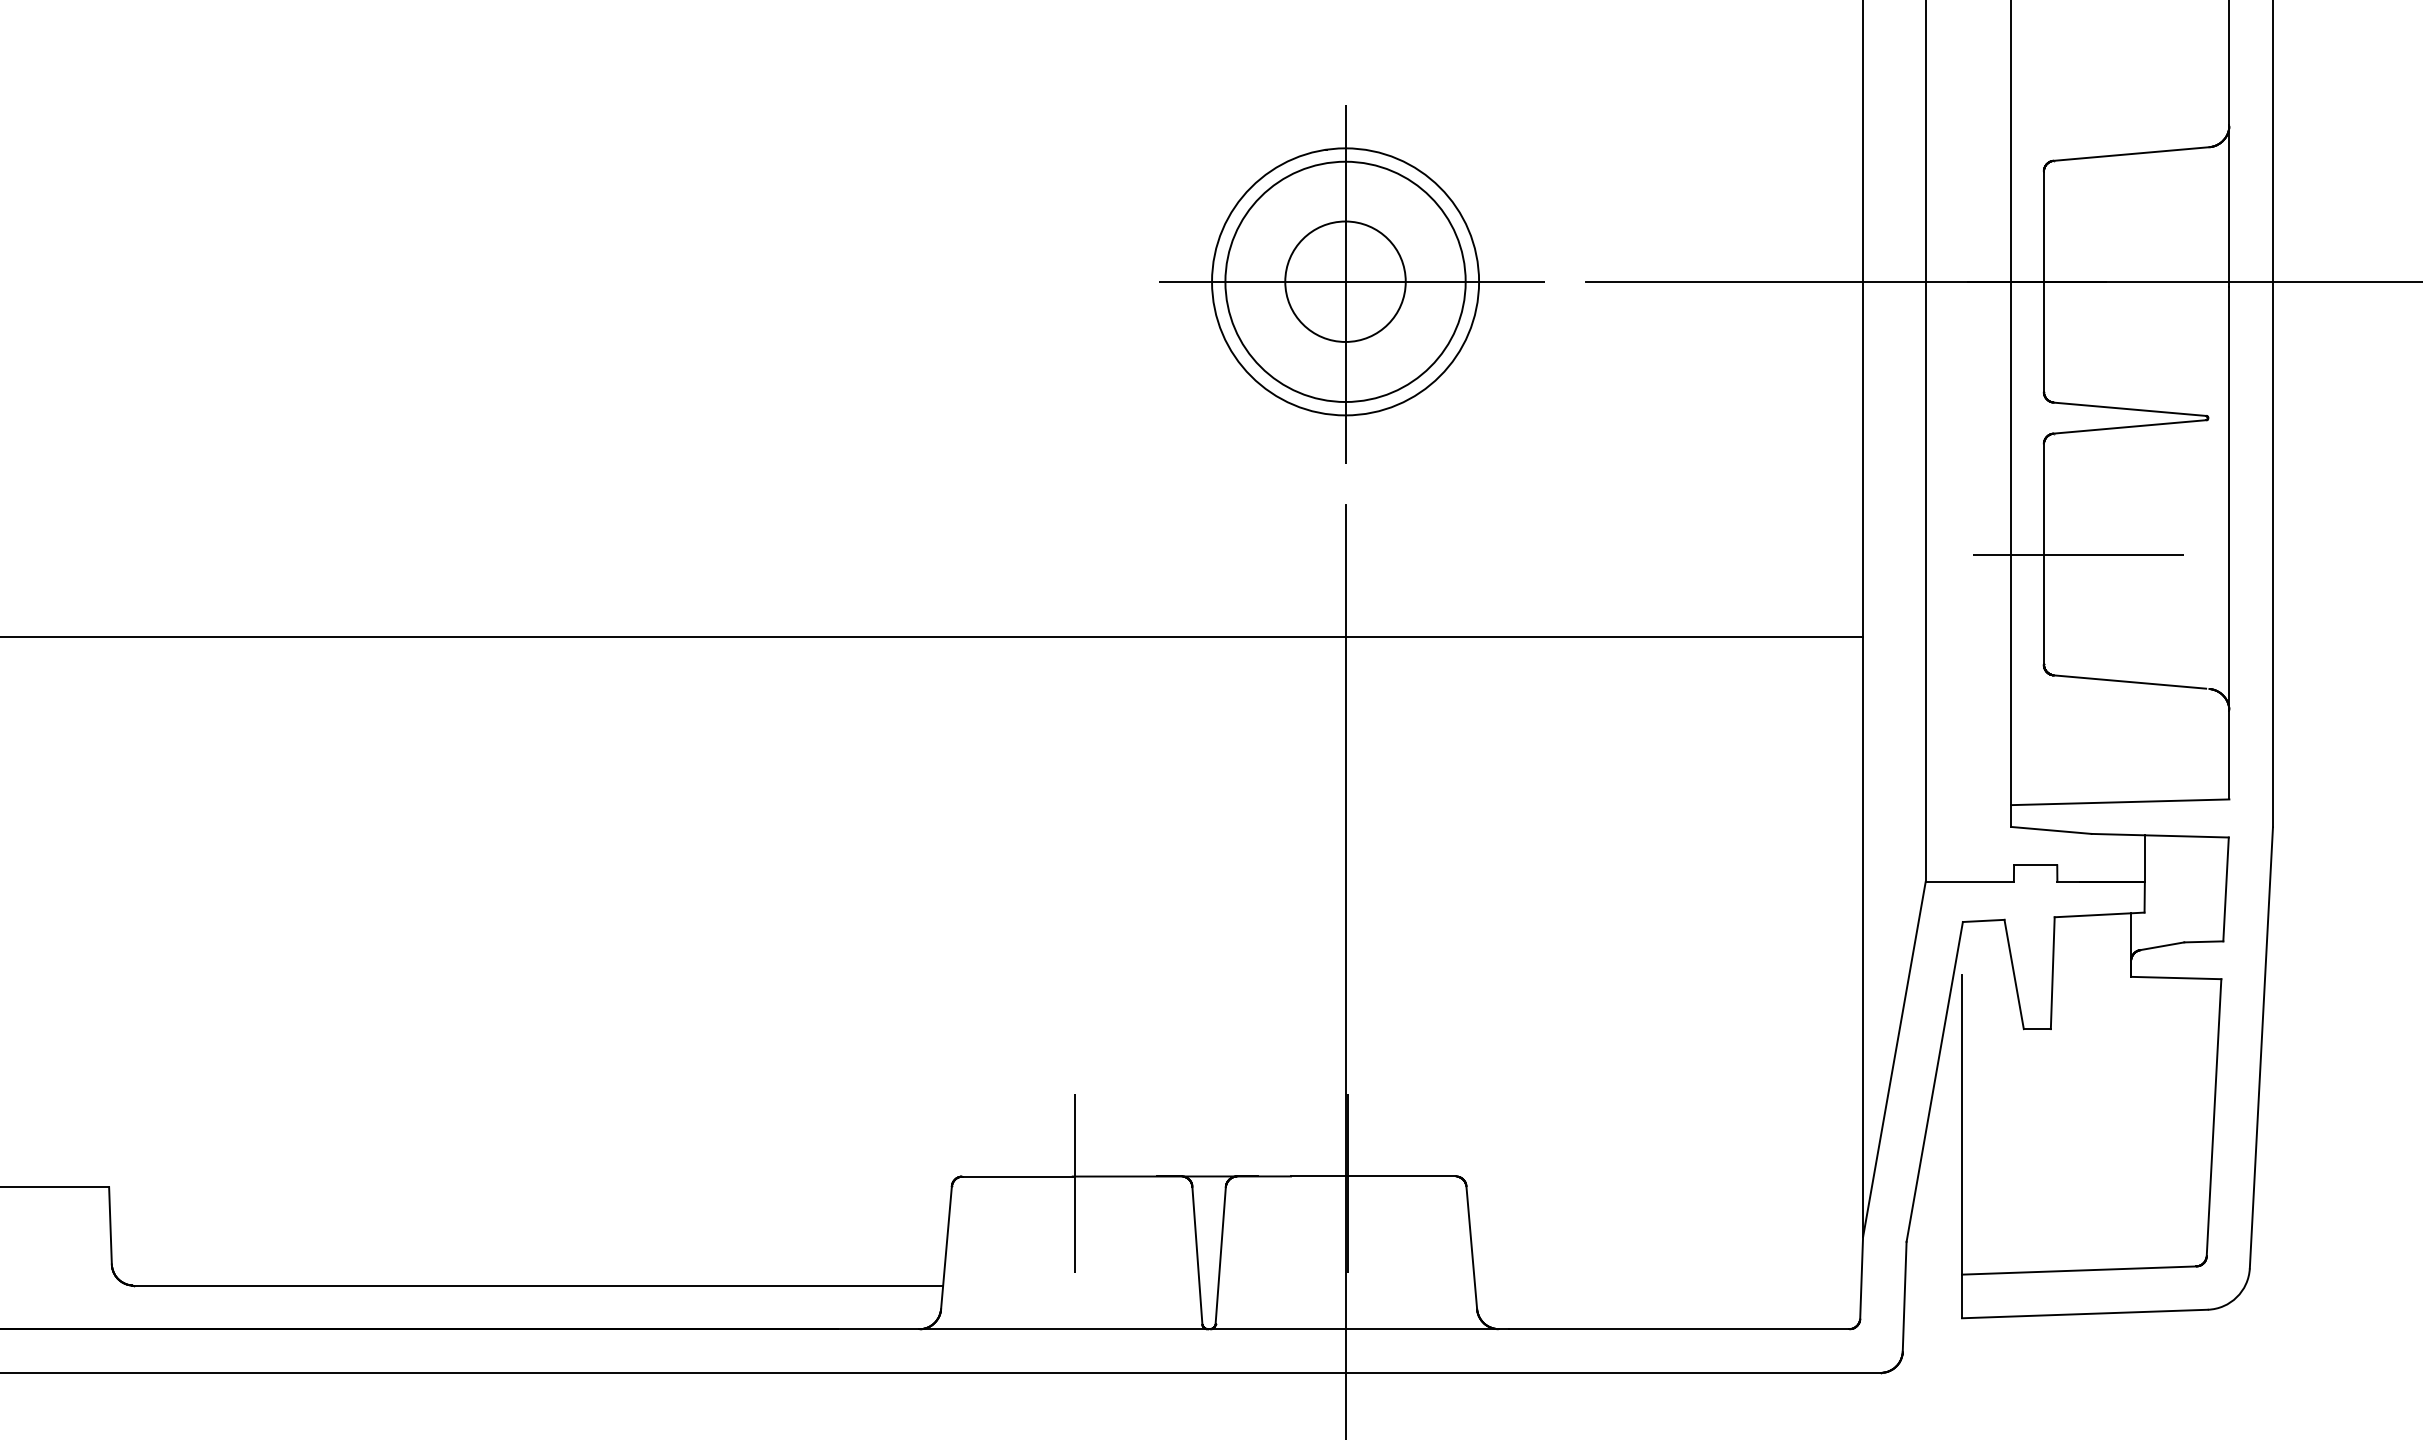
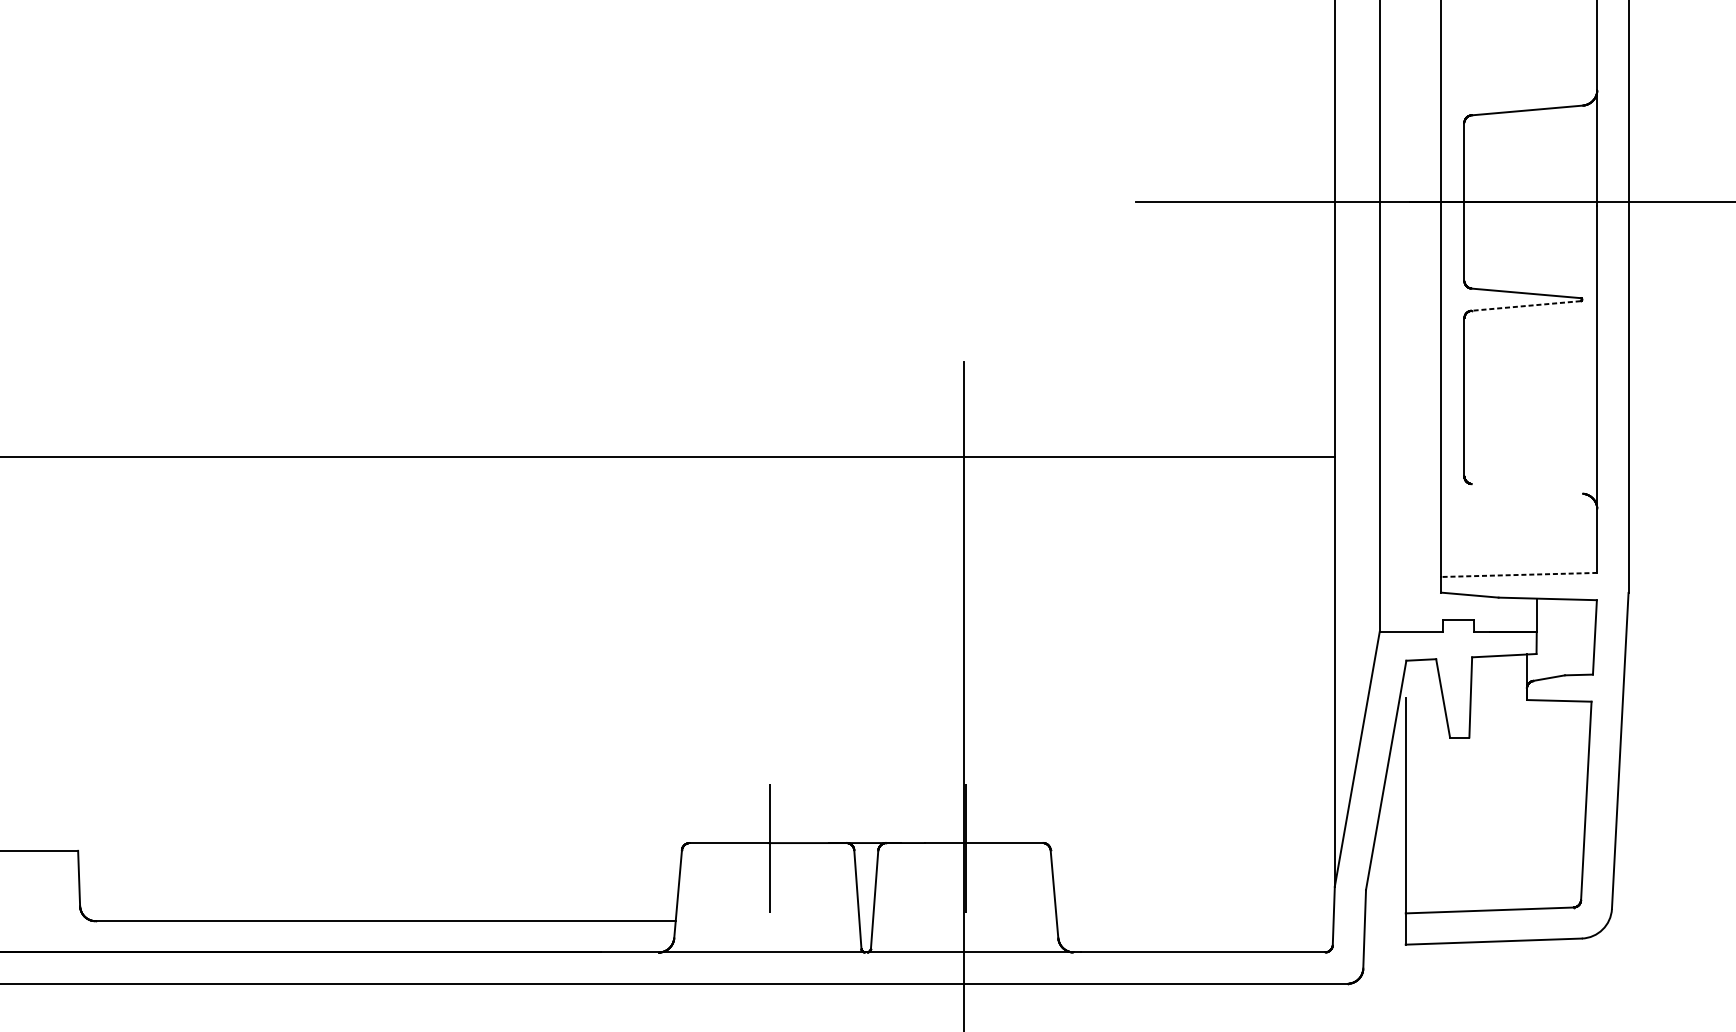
part: (1351, 284) -> (968, 203), removed
line: (2129, 426) -> (1525, 305), solid -> dashed
line: (2078, 554) -> (1489, 397), removed
line: (2129, 681) -> (1525, 488), removed
line: (2119, 802) -> (1518, 575), solid -> dashed

